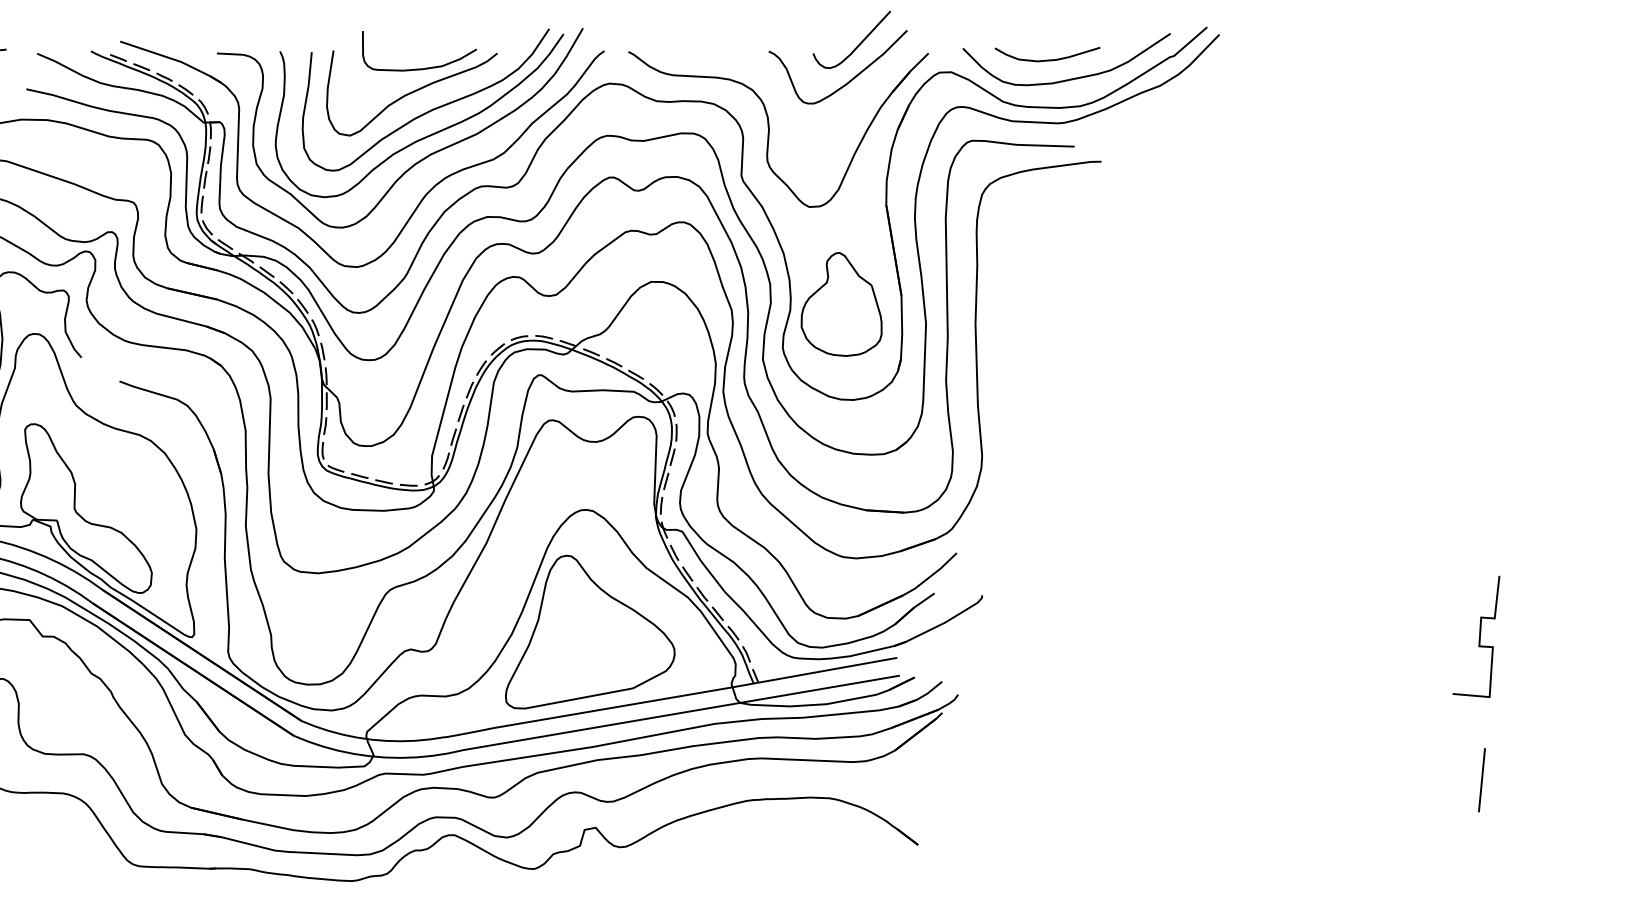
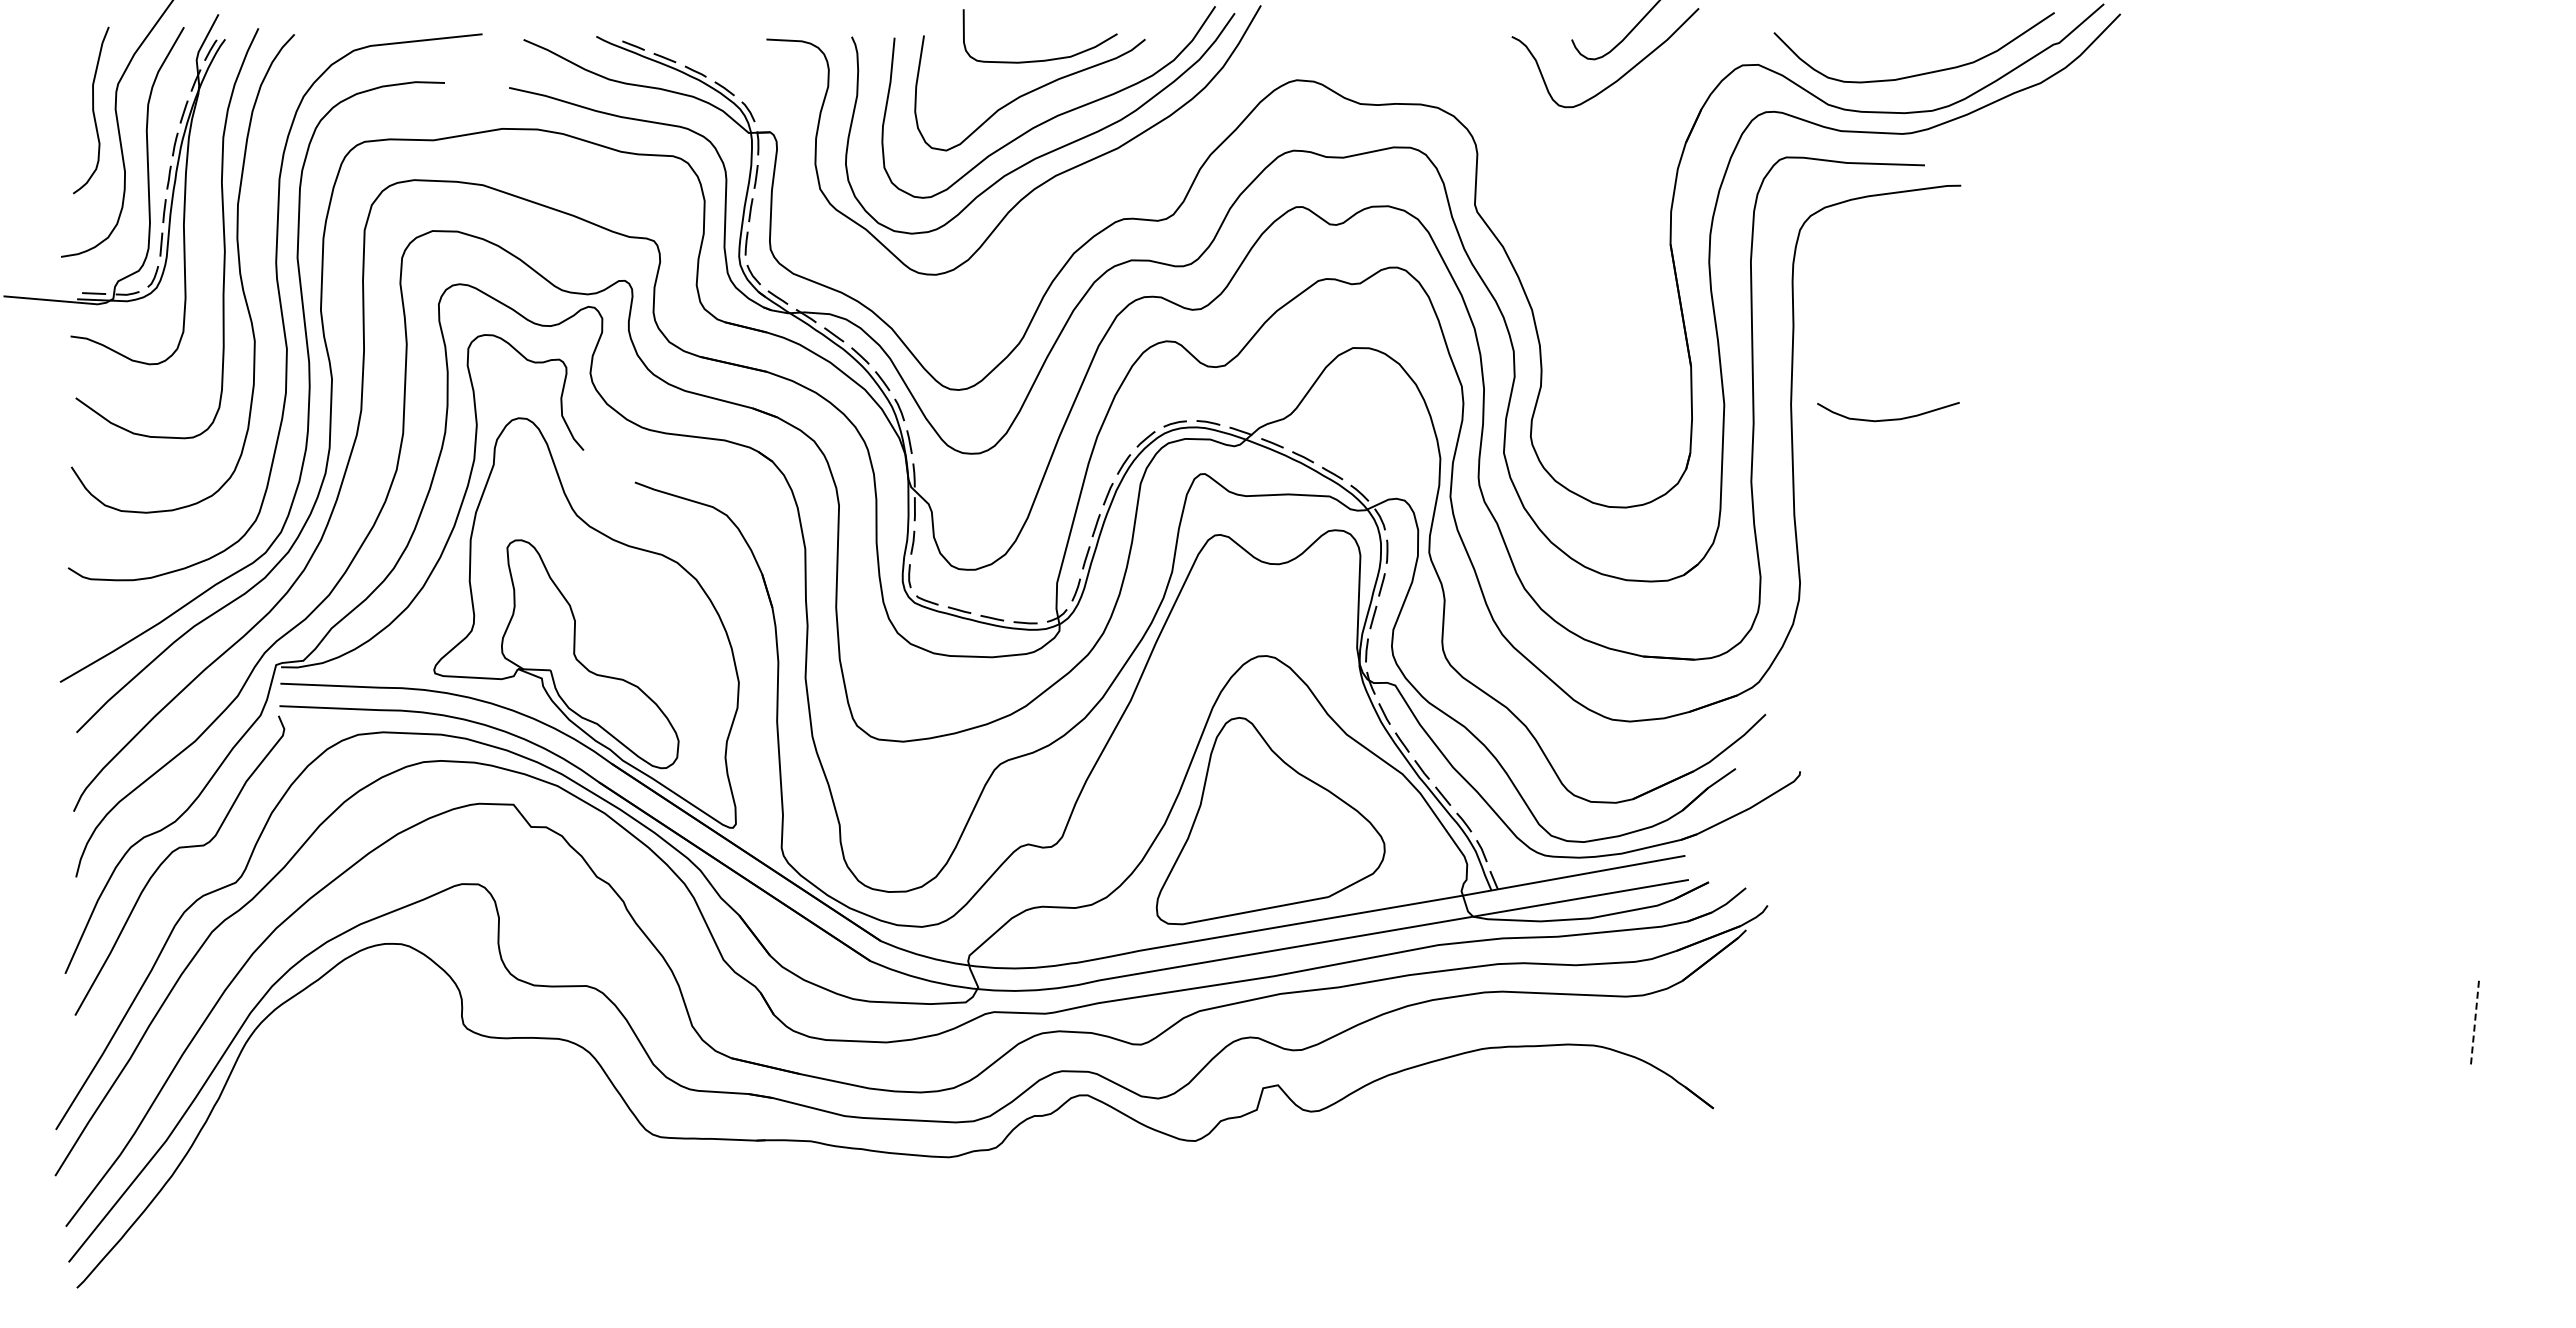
curve: (1047, 60) -> (1888, 419), moved
part: (769, 129) -> (1513, 142), removed
part: (422, 197) -> (1044, 234), removed
part: (841, 304) -> (1610, 378), removed
curve: (1479, 636) -> (2471, 827), removed
line: (1482, 780) -> (2475, 1021), solid -> dashed

